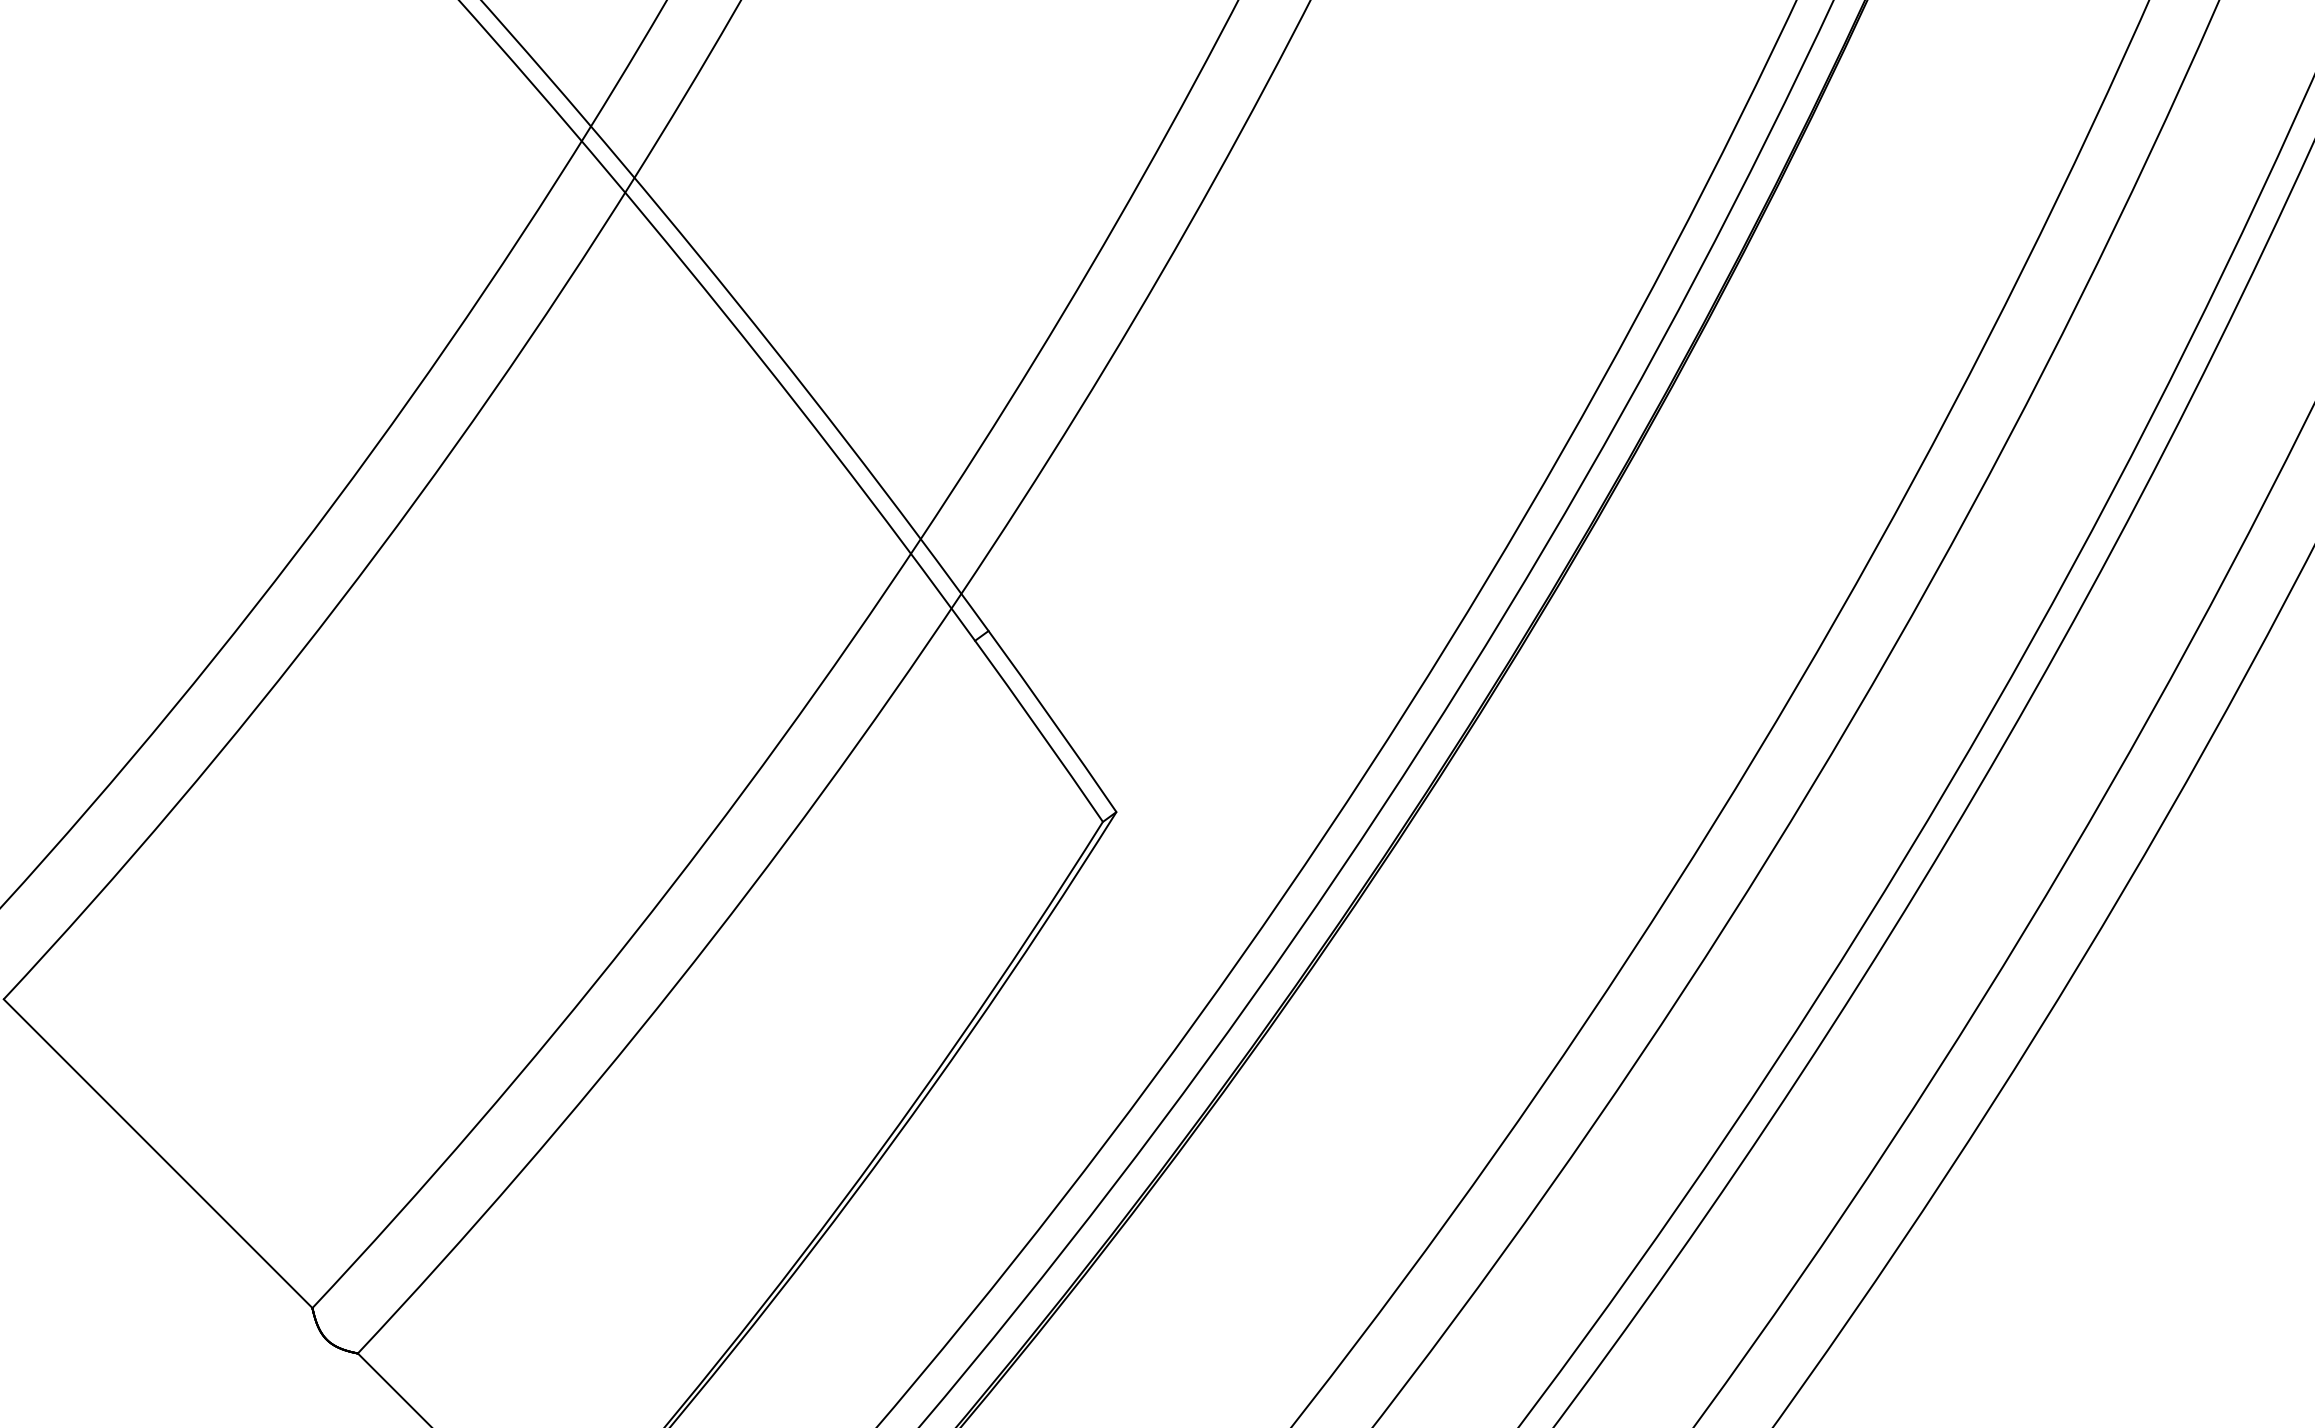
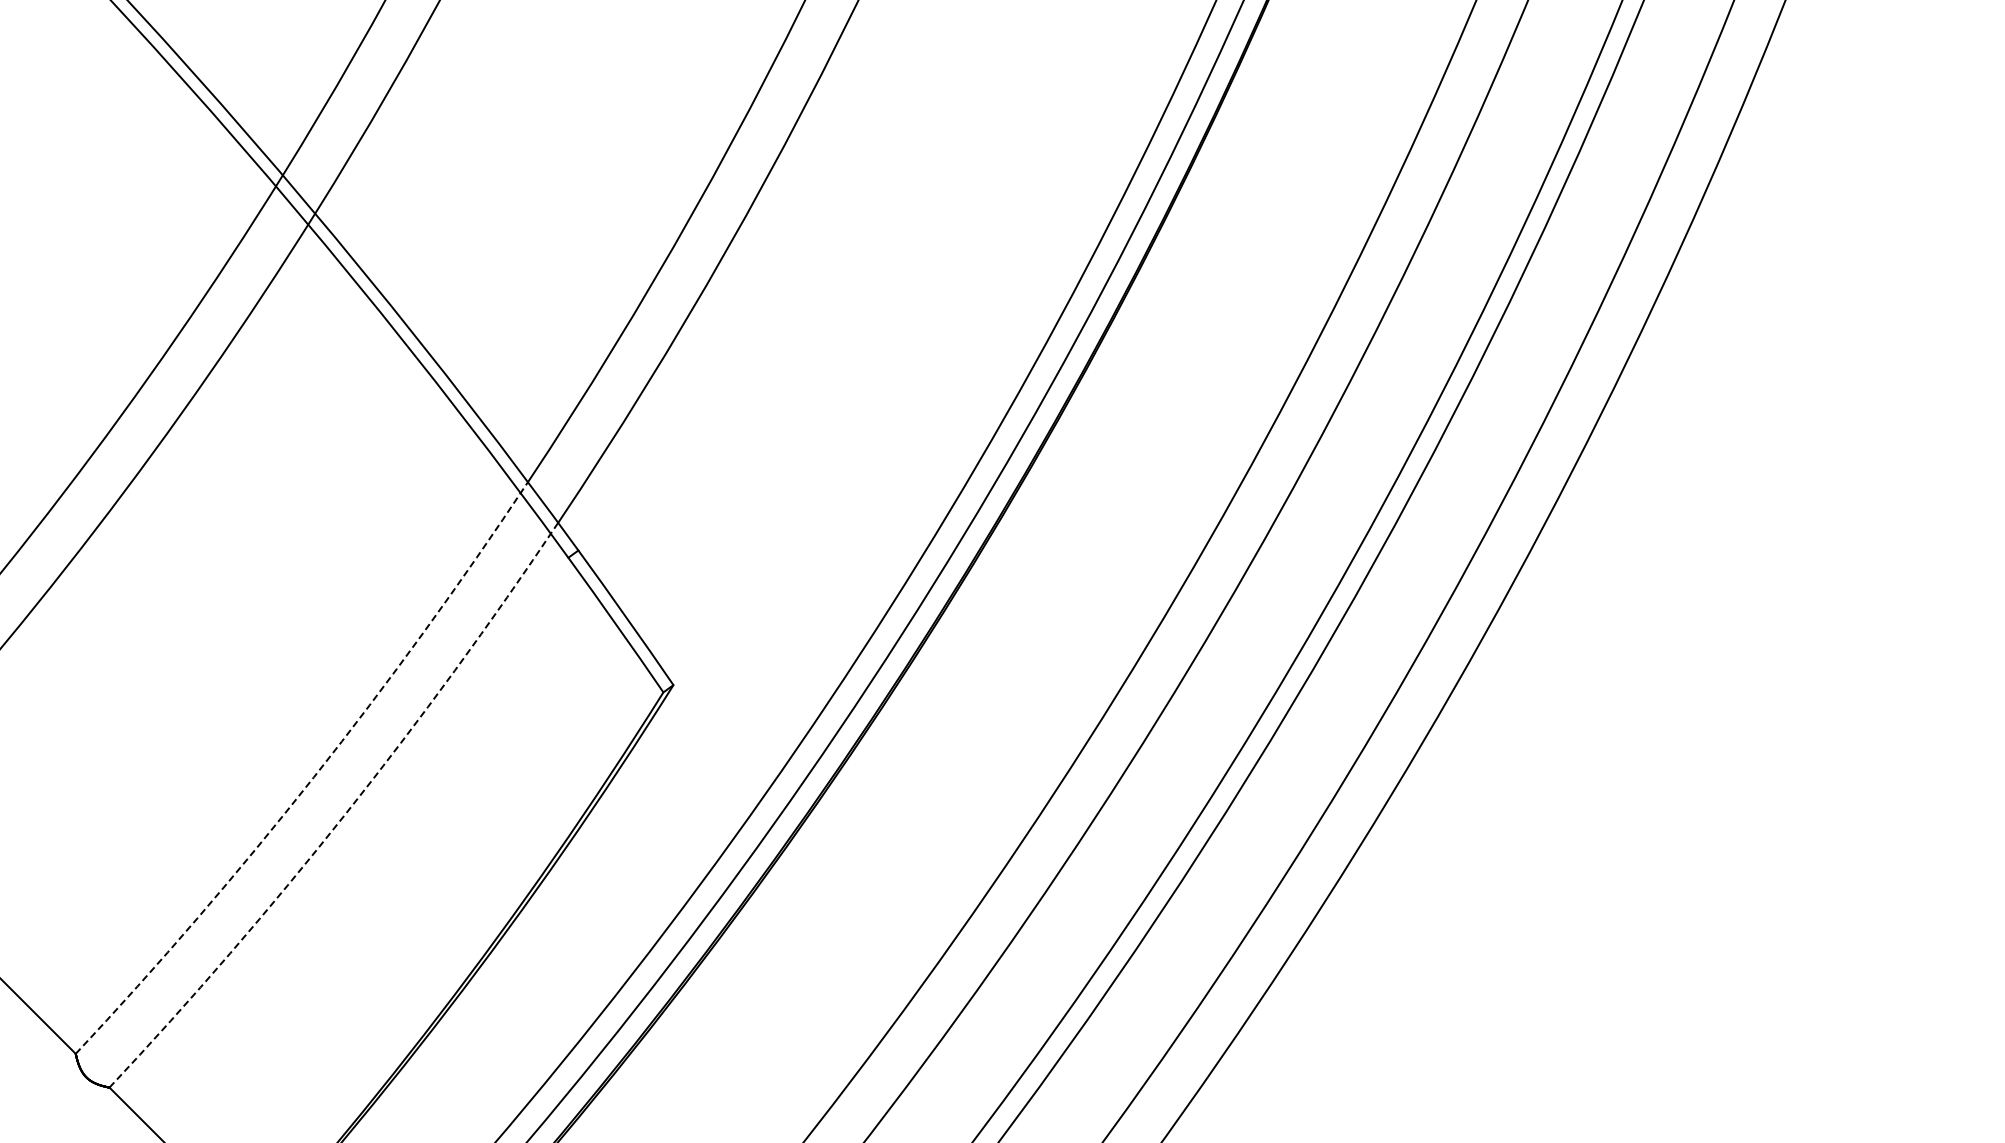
arc: (632, 936) -> (313, 777), solid -> dashed
arc: (675, 986) -> (345, 814), solid -> dashed

